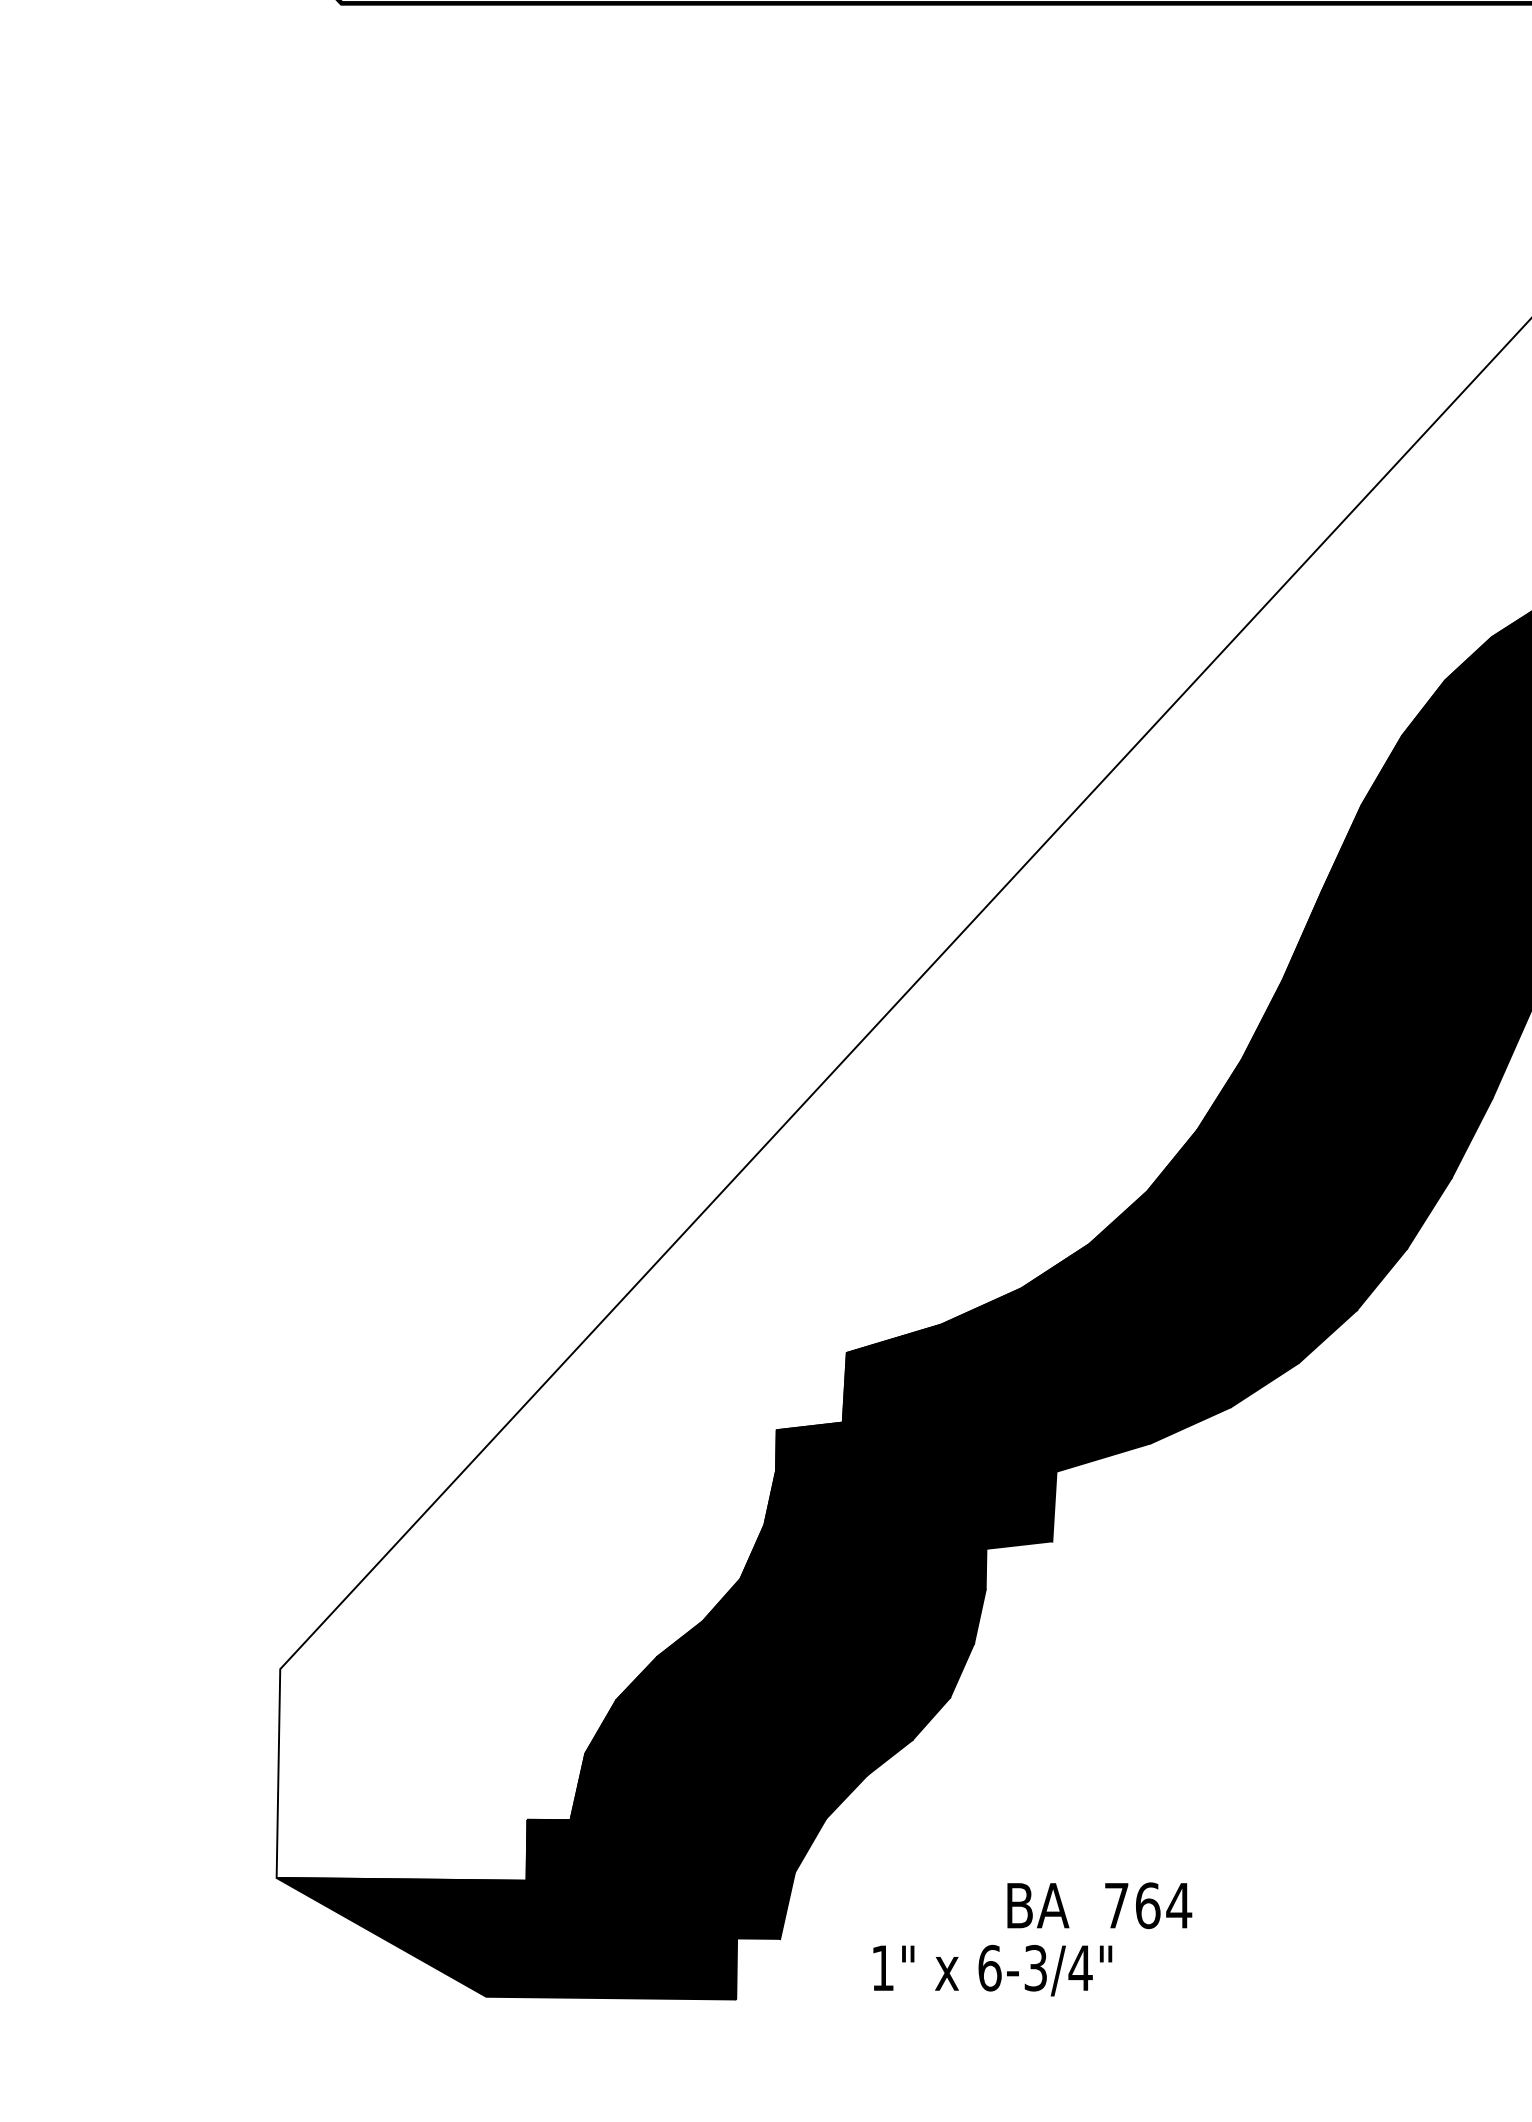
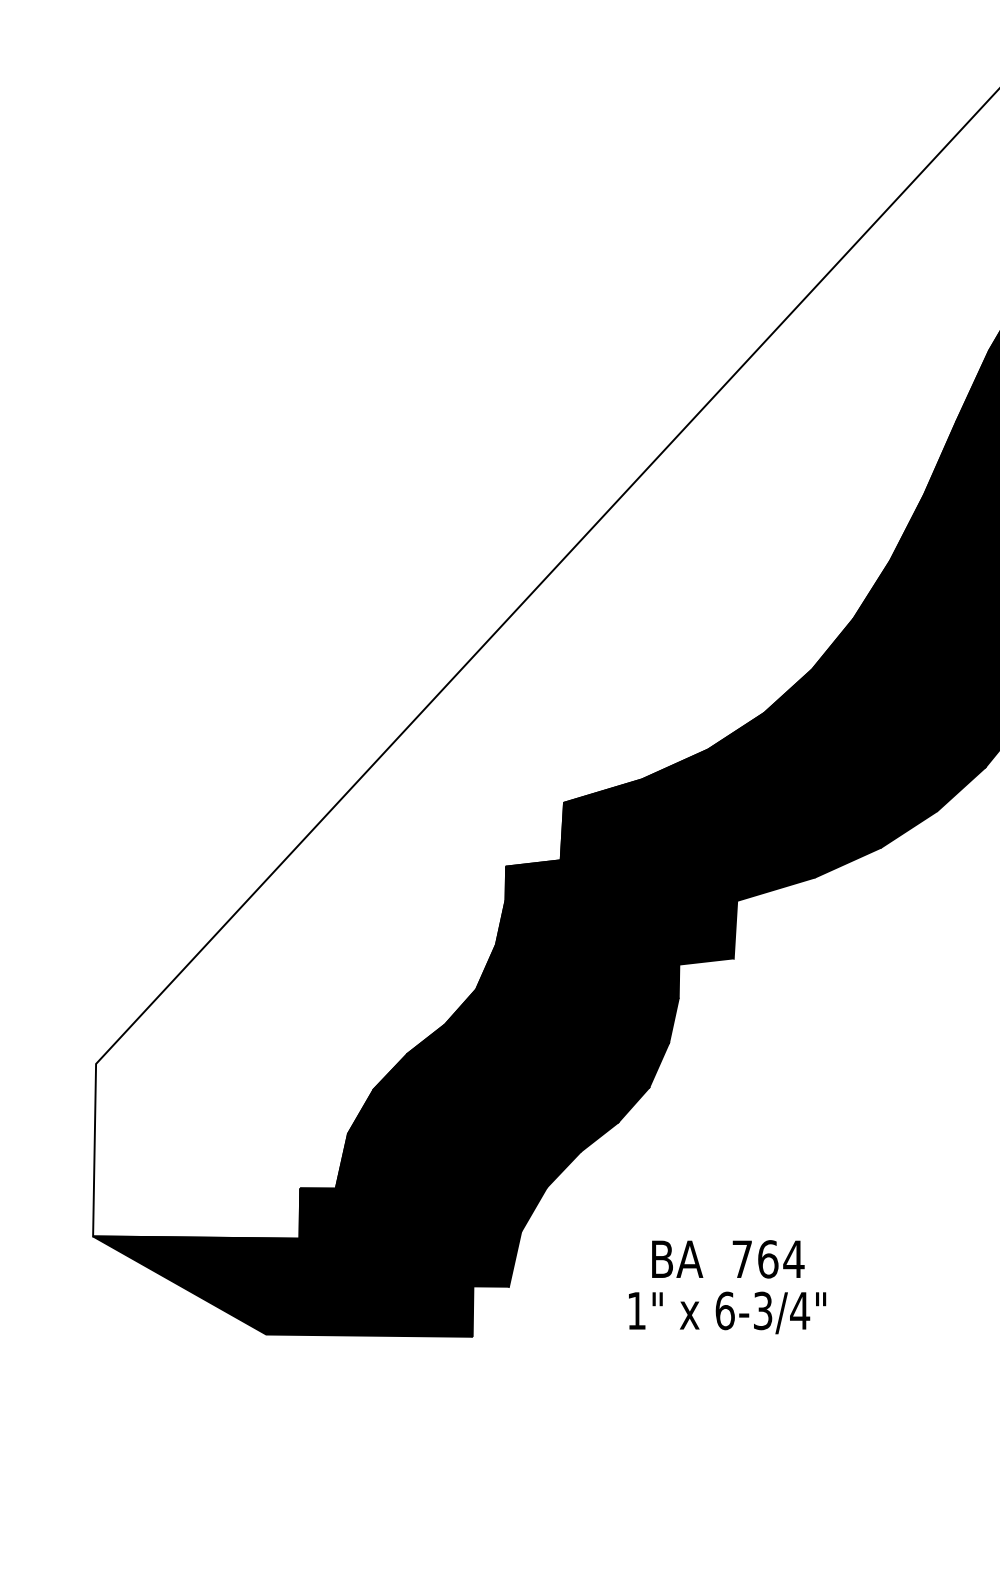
text: (1099, 1905) -> (728, 1259), moved
text: (992, 1970) -> (727, 1312), moved

